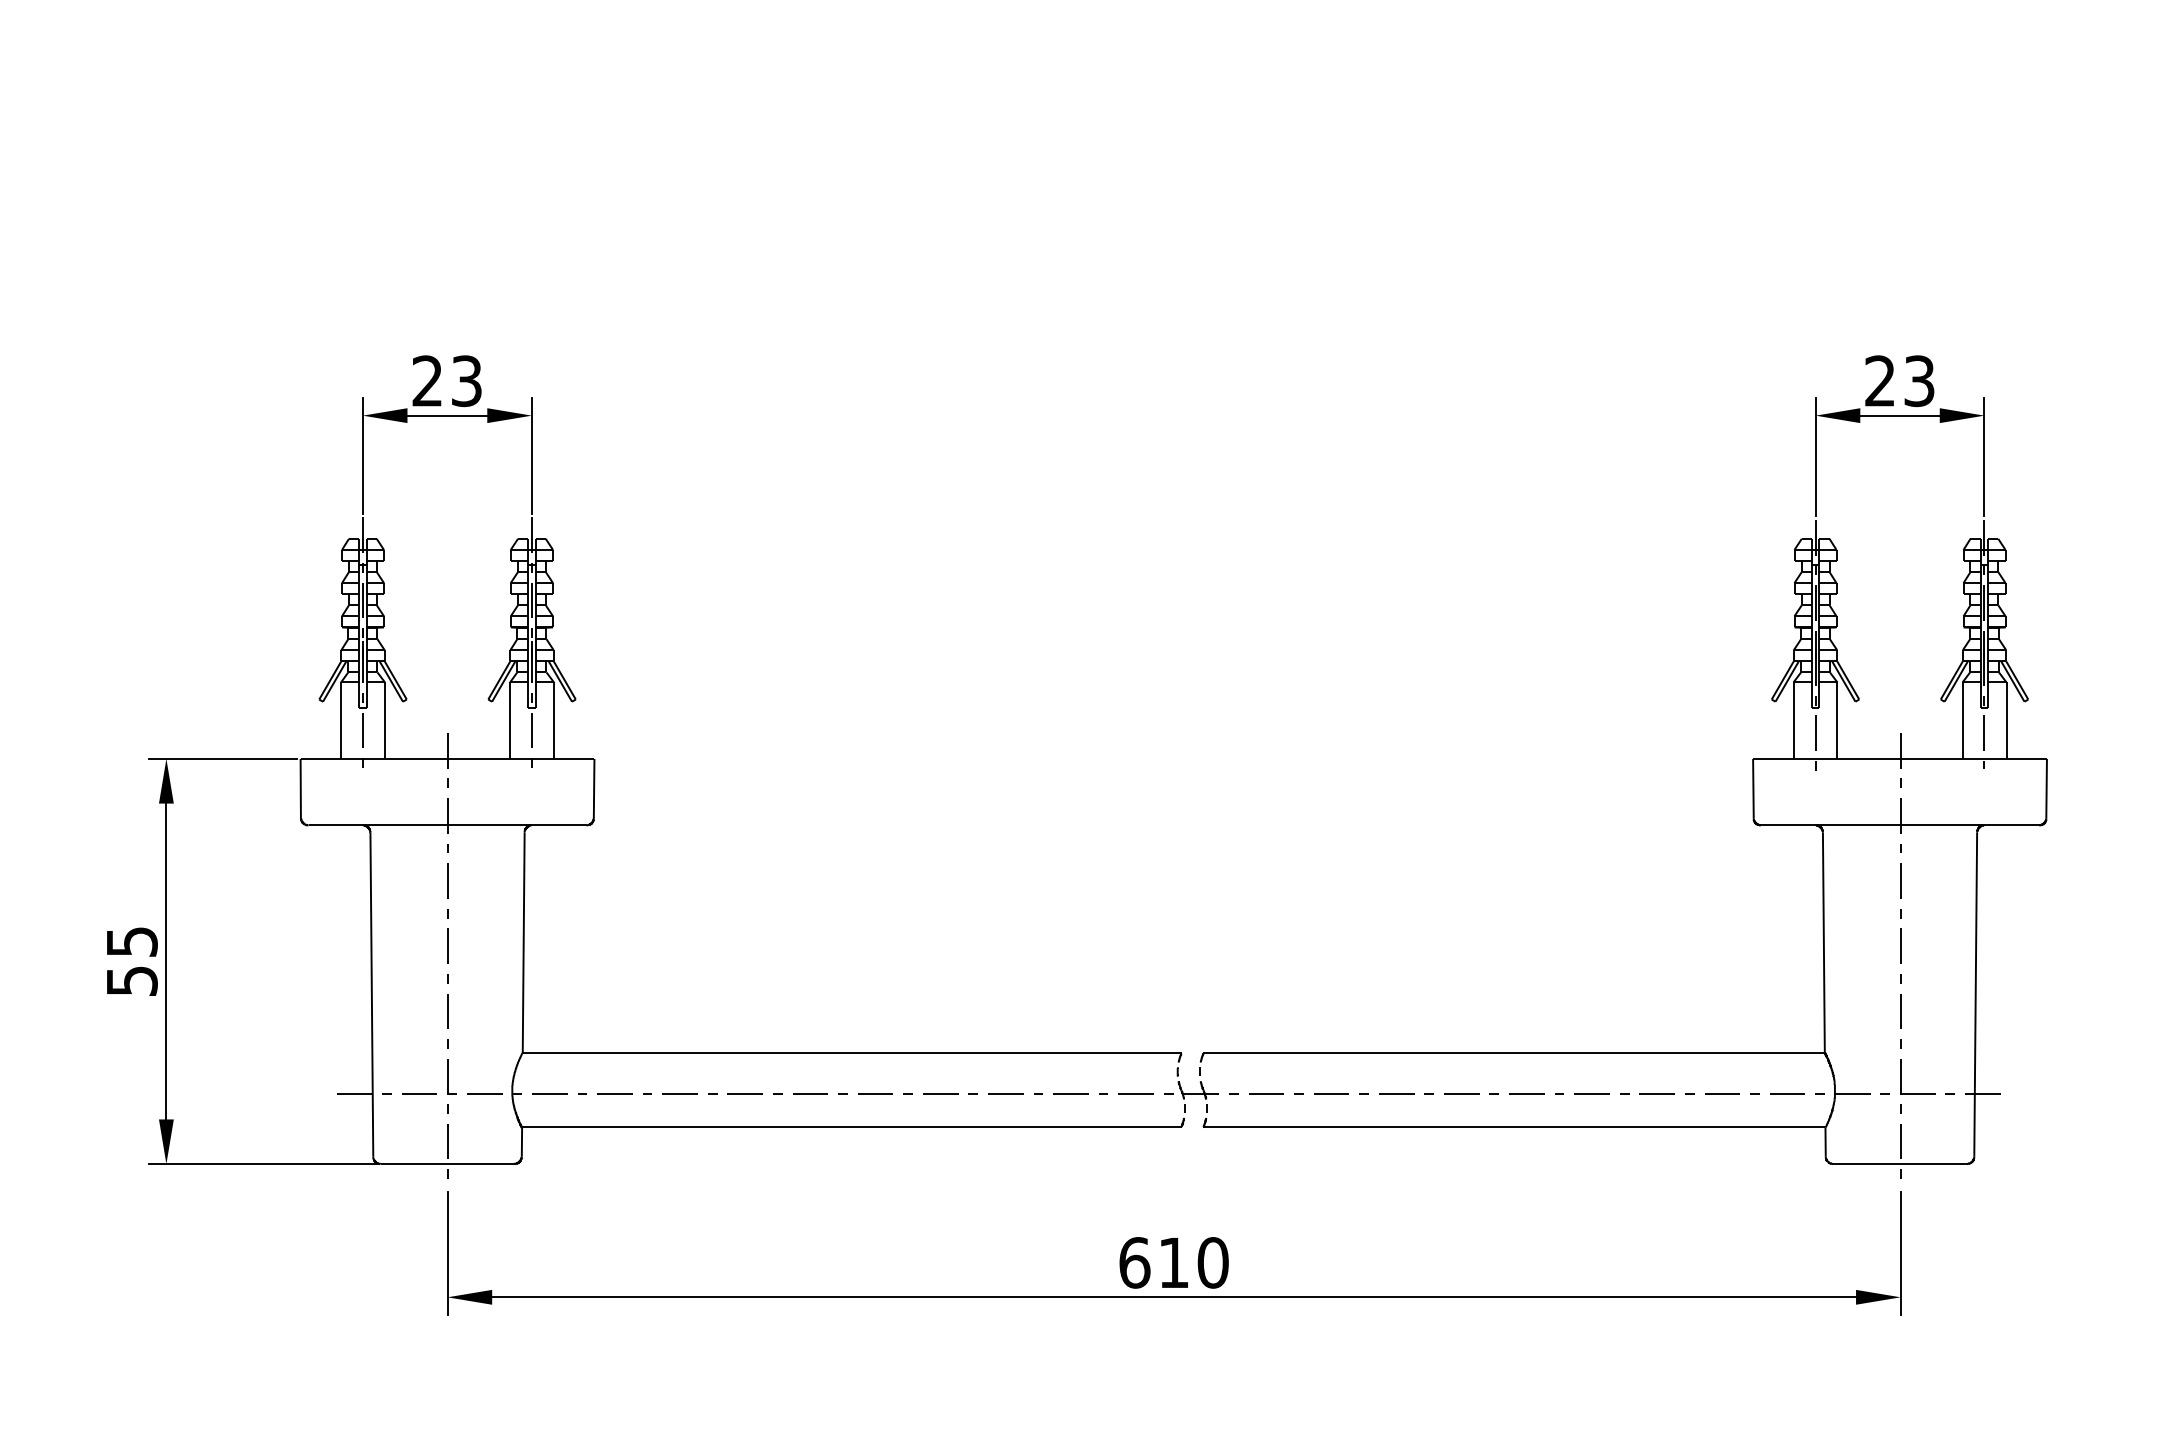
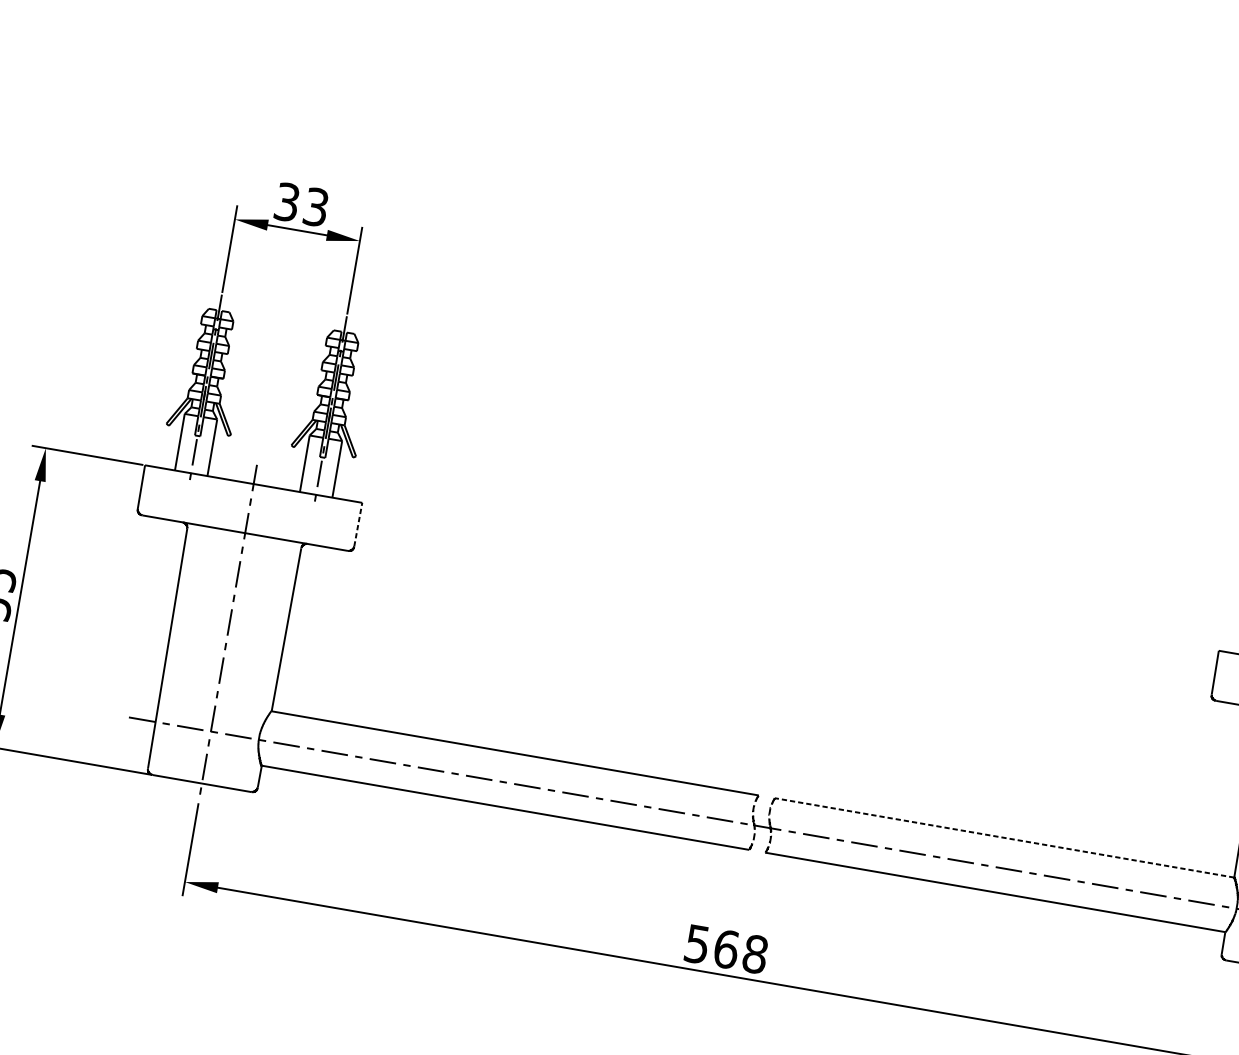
text: (427, 381) -> (287, 202), 23 -> 33
line: (594, 788) -> (358, 524), solid -> dashed
line: (1514, 1053) -> (1004, 838), solid -> dashed
text: (1173, 1262) -> (726, 949), 610 -> 568

